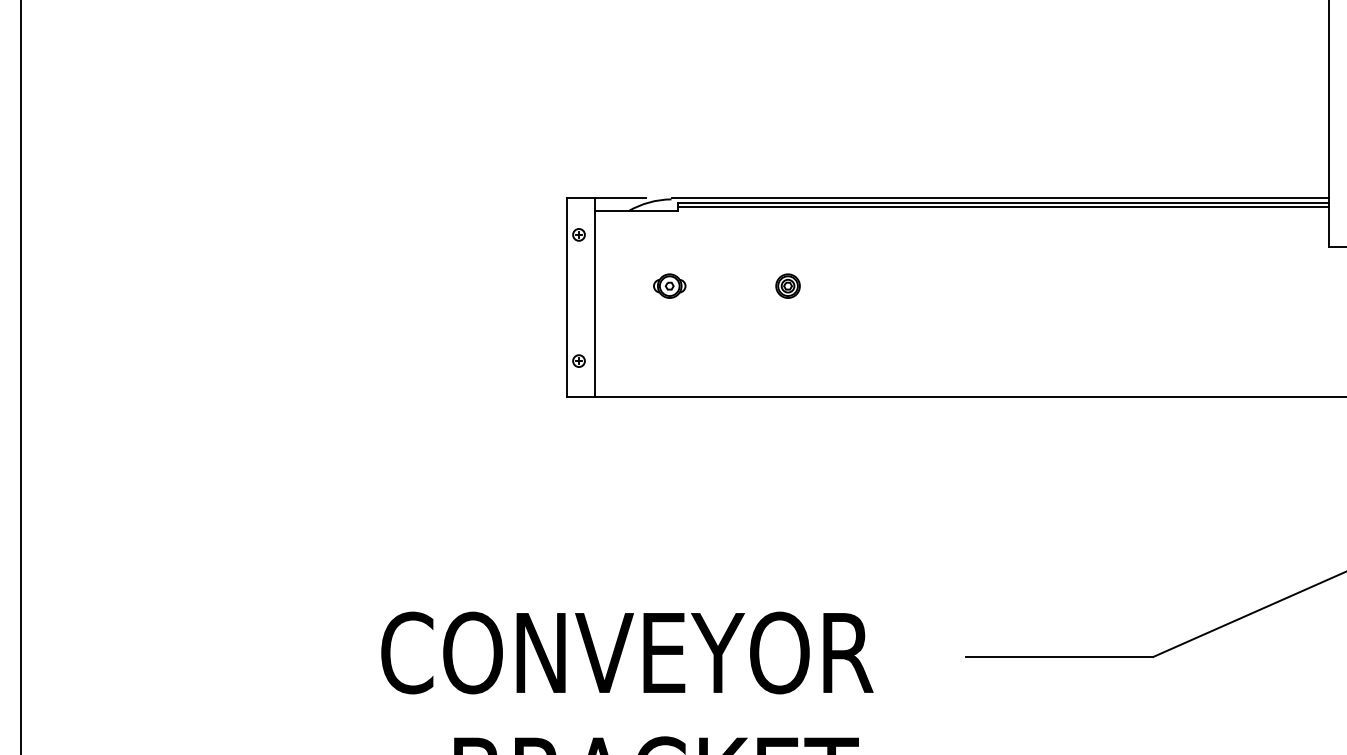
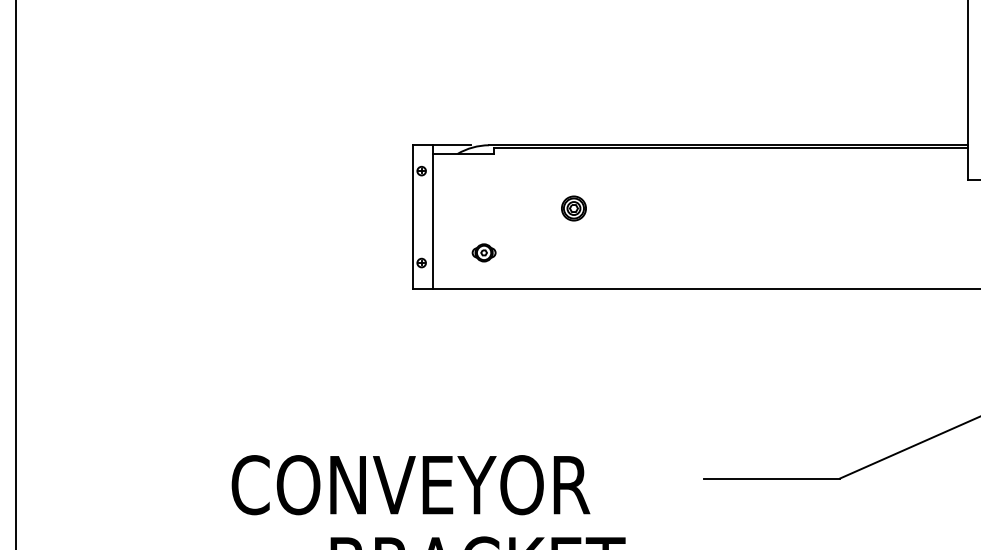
line: (1002, 207) -> (730, 151), removed
part: (669, 285) -> (483, 252), moved
part: (787, 285) -> (573, 207), size x1.4
text: (627, 652) -> (411, 484), moved

